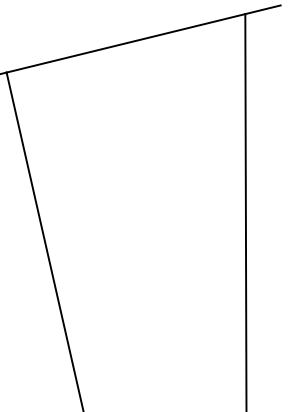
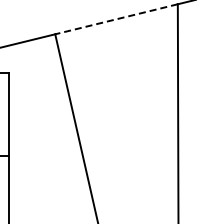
line: (125, 43) -> (116, 19), solid -> dashed

